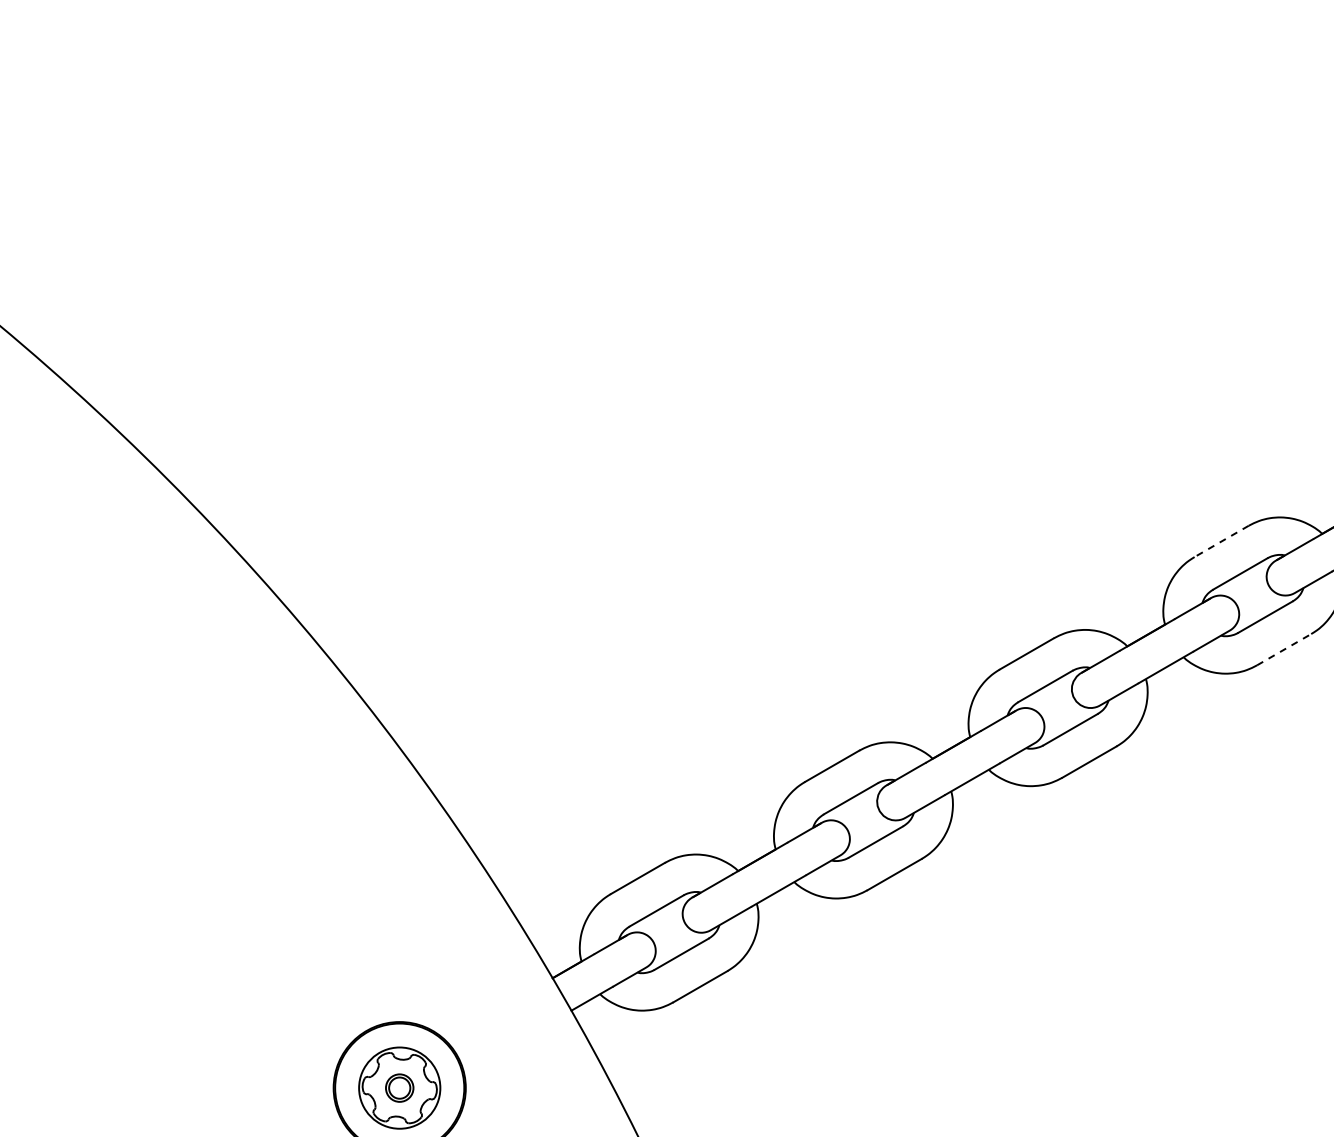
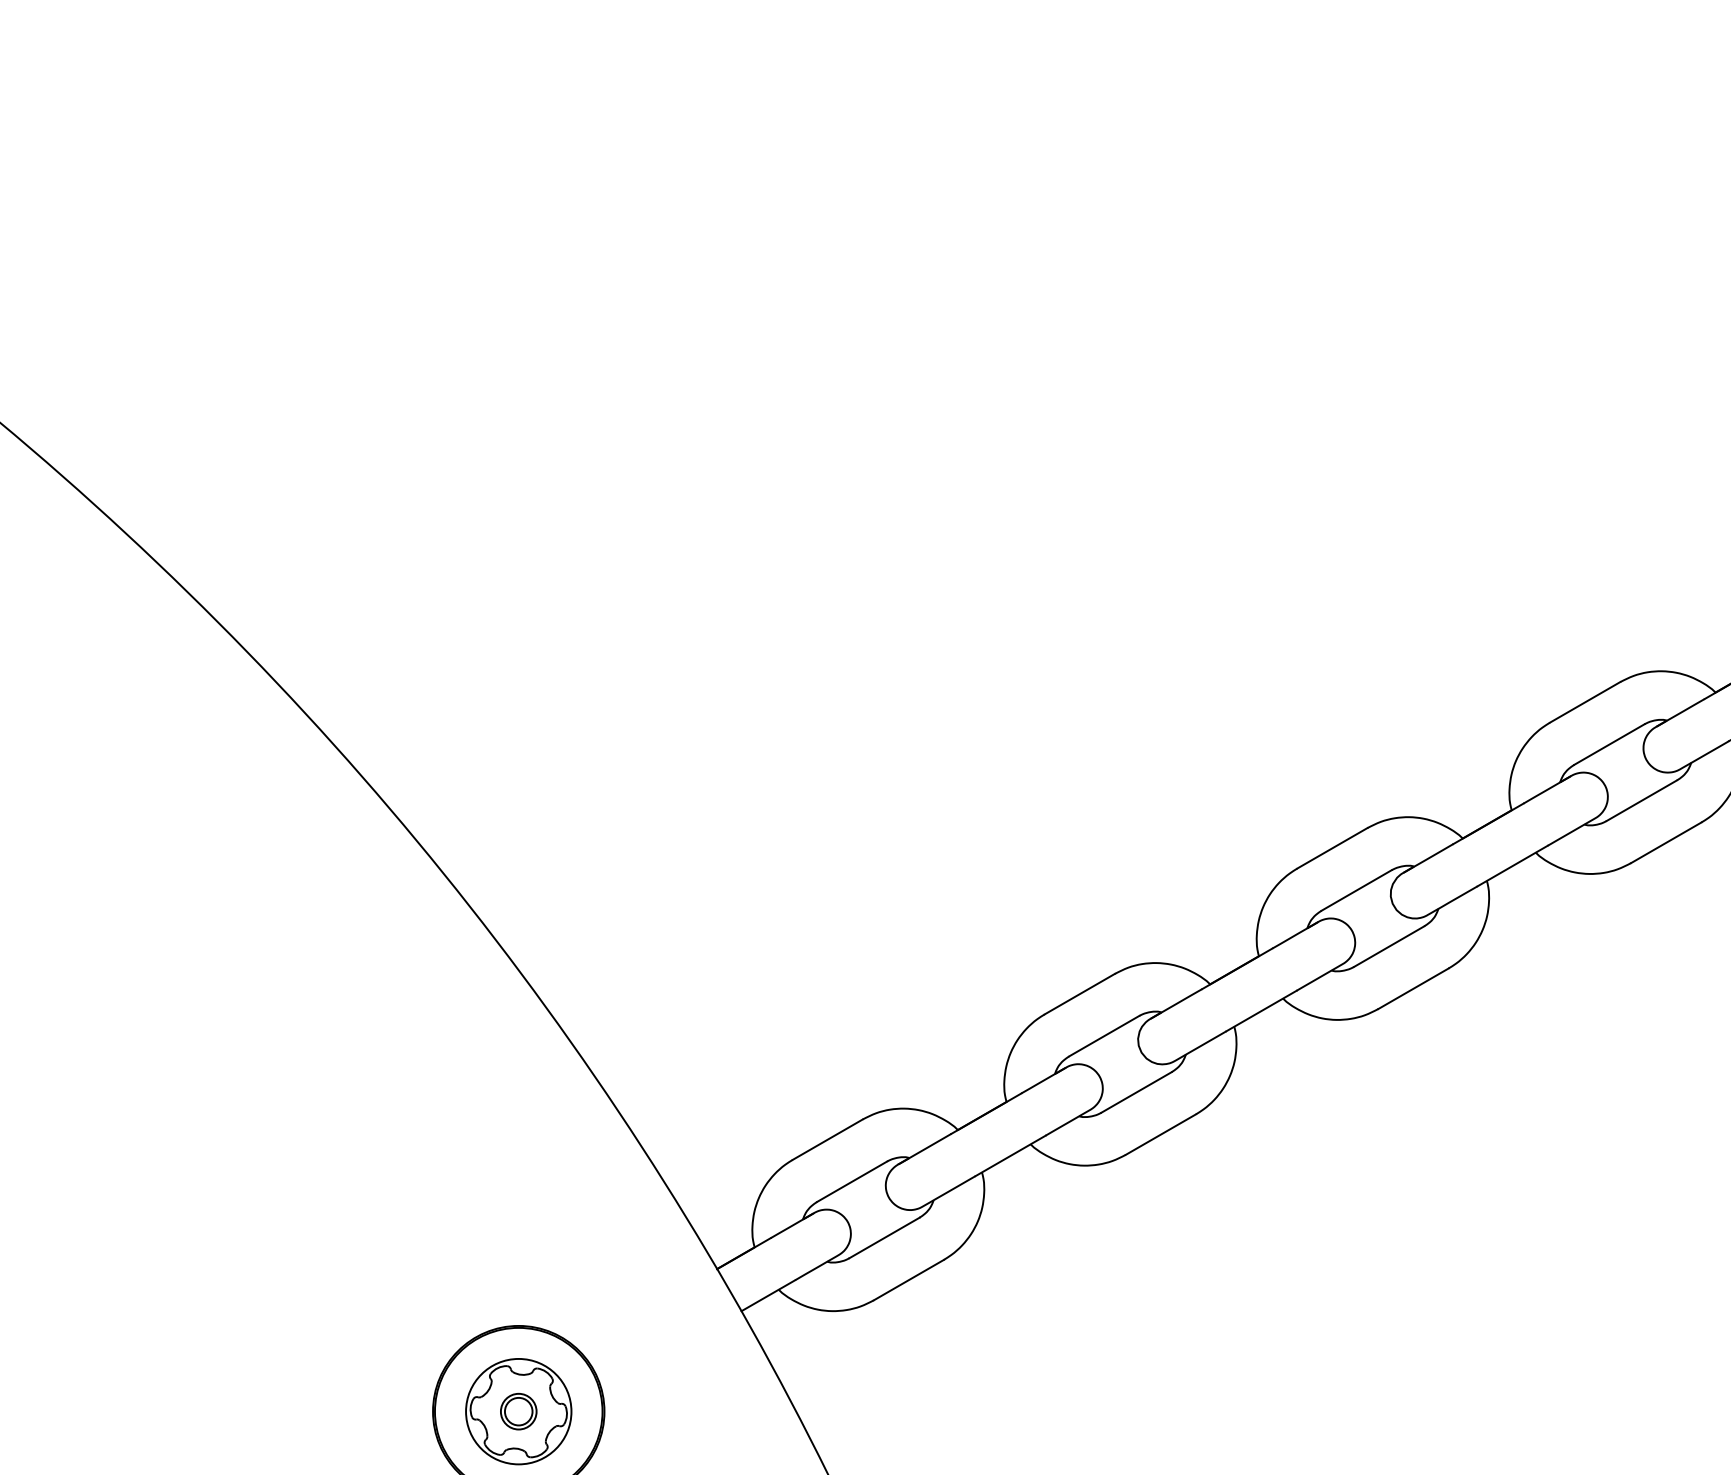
line: (1221, 541) -> (1584, 702), dashed -> solid
line: (1284, 649) -> (1666, 842), dashed -> solid

